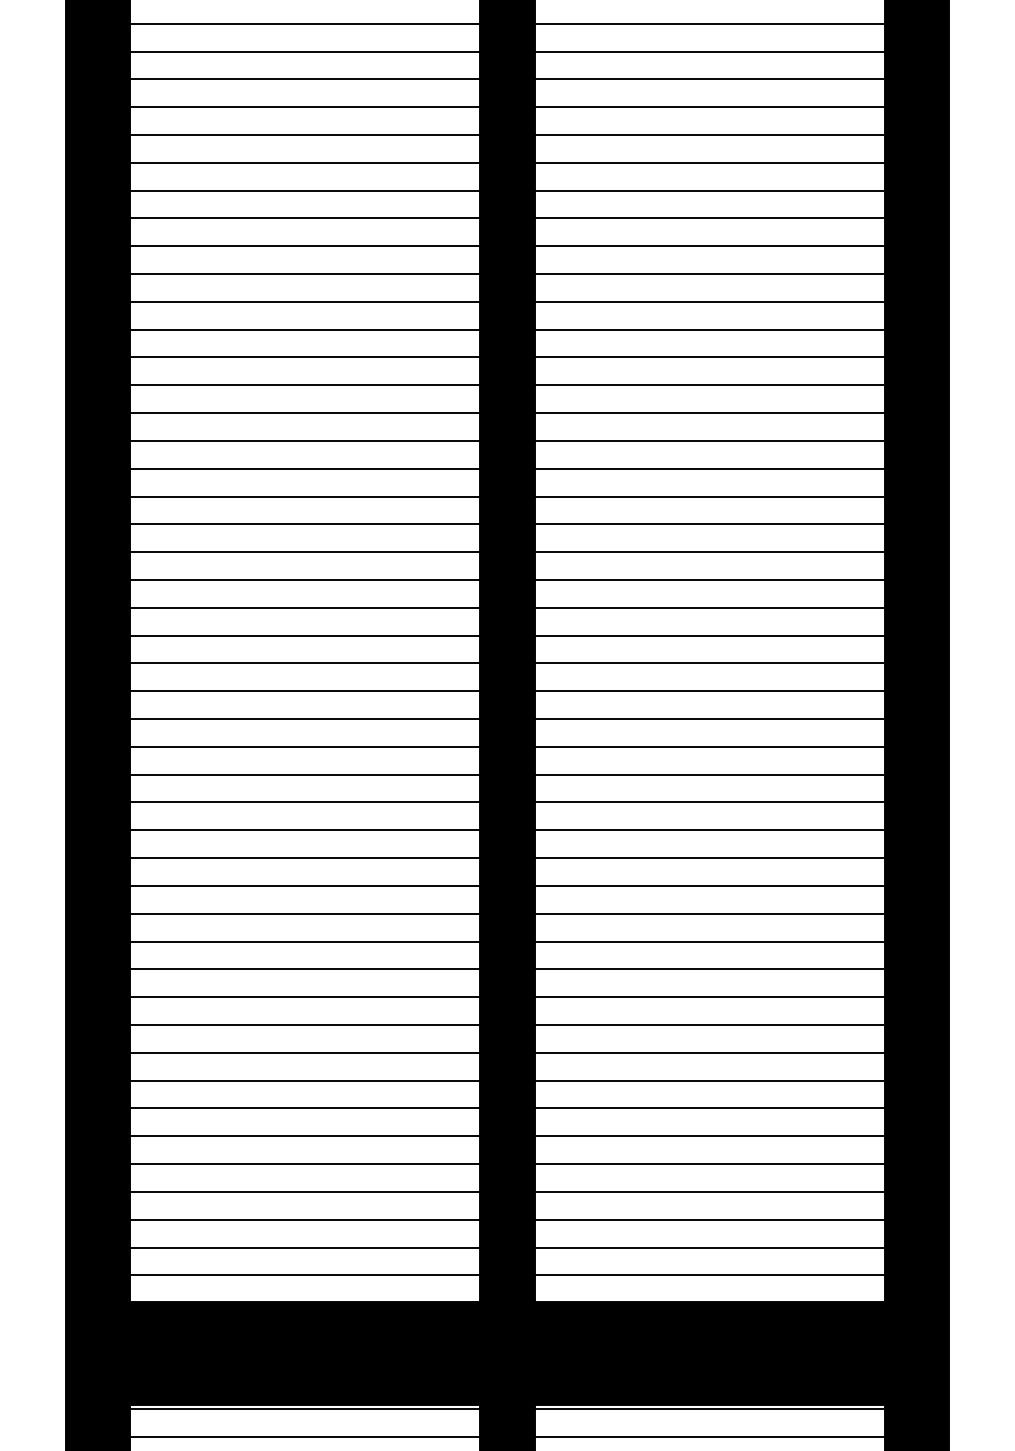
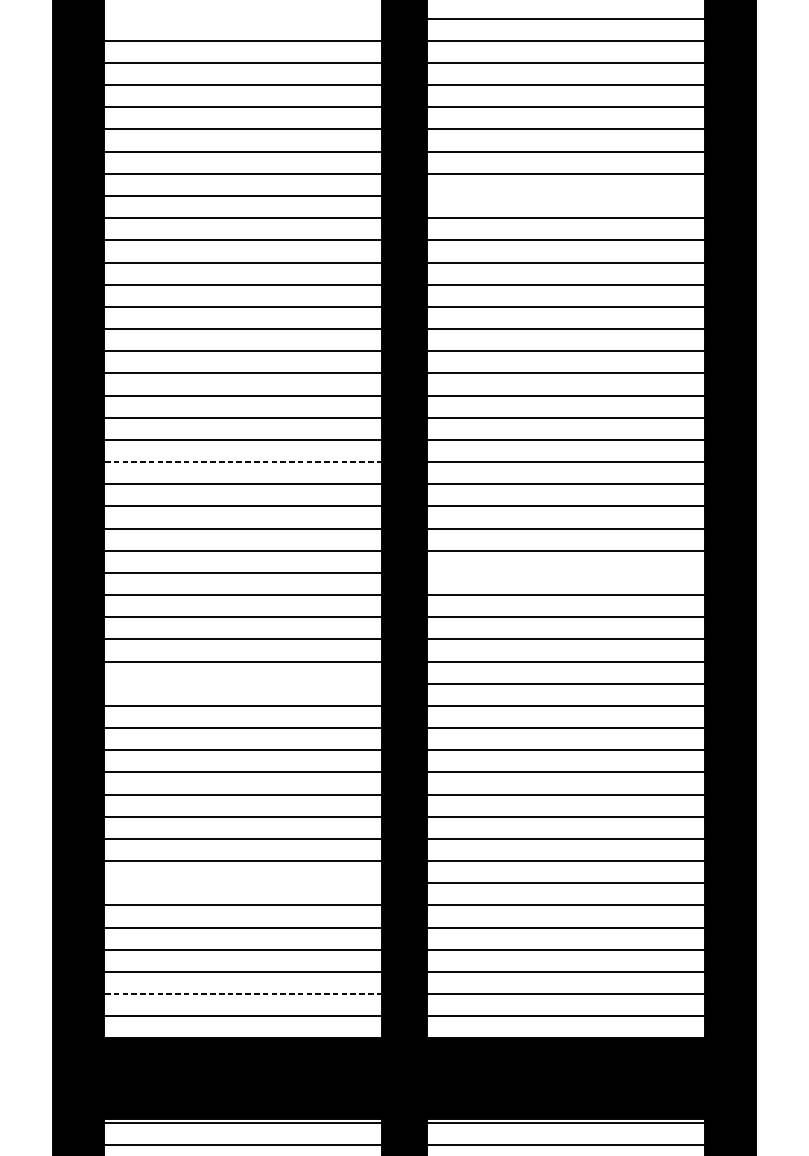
line: (304, 23) -> (242, 18), removed
line: (709, 246) -> (565, 196), removed
line: (305, 579) -> (243, 461), solid -> dashed
line: (709, 719) -> (565, 573), removed
line: (304, 858) -> (242, 684), removed
line: (304, 1108) -> (242, 883), removed
line: (305, 1247) -> (243, 994), solid -> dashed

